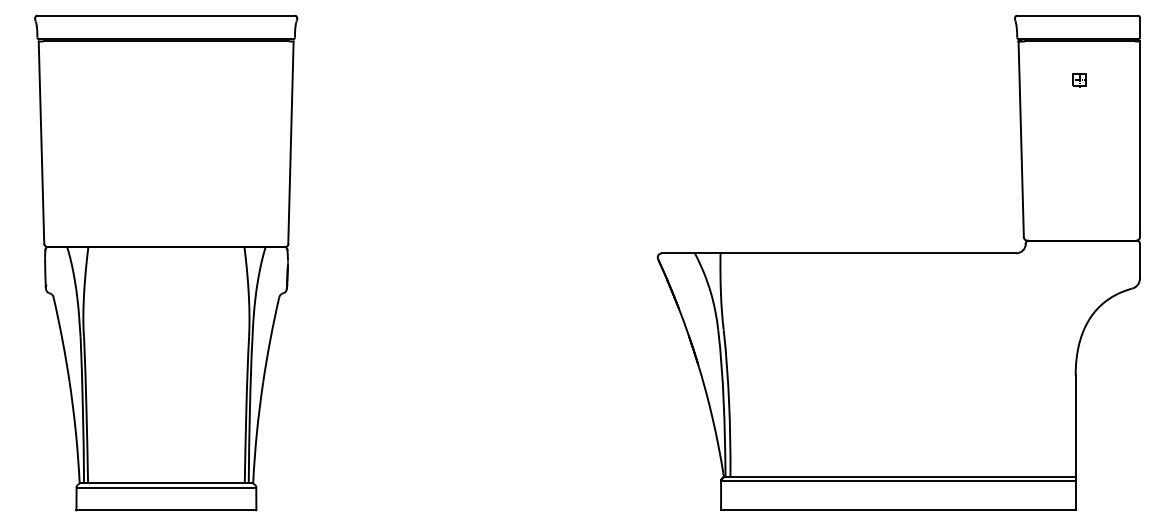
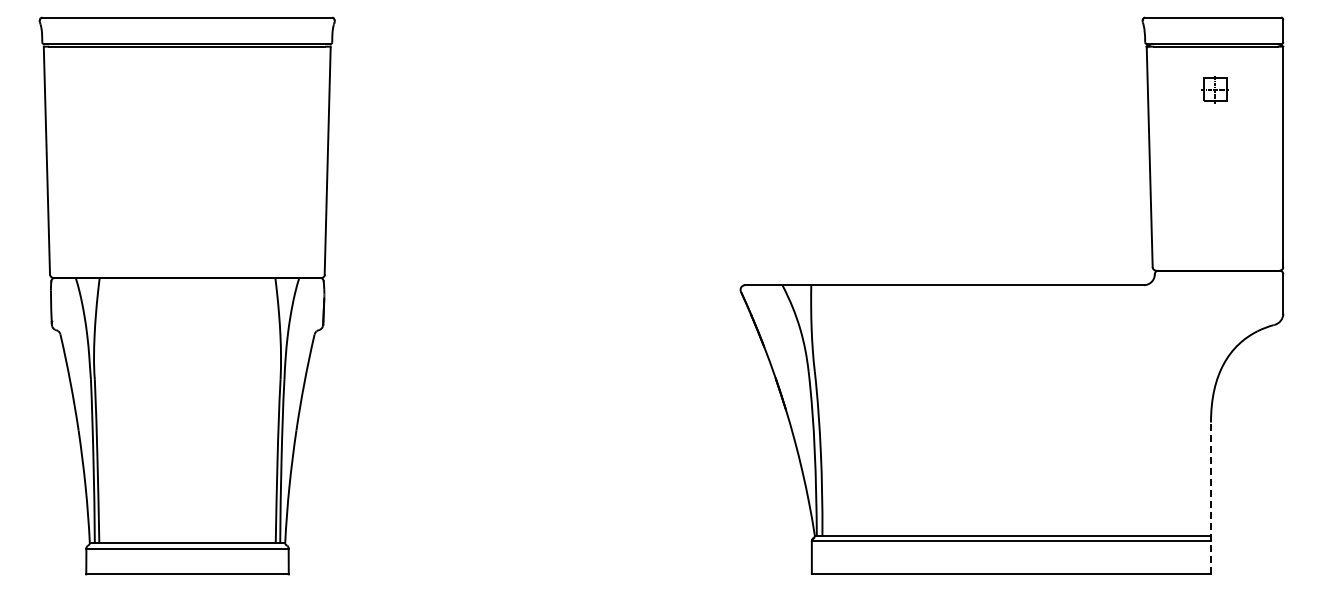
part: (1079, 80) -> (1215, 90), size x1.6
line: (1075, 442) -> (1210, 498), solid -> dashed

